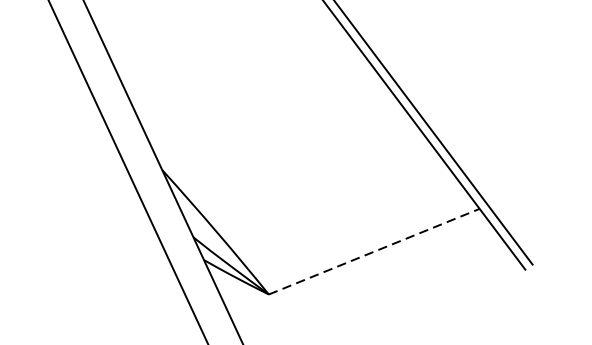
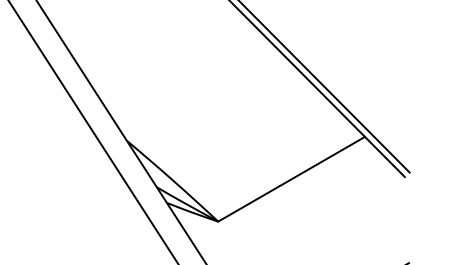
line: (374, 251) -> (291, 179), dashed -> solid

